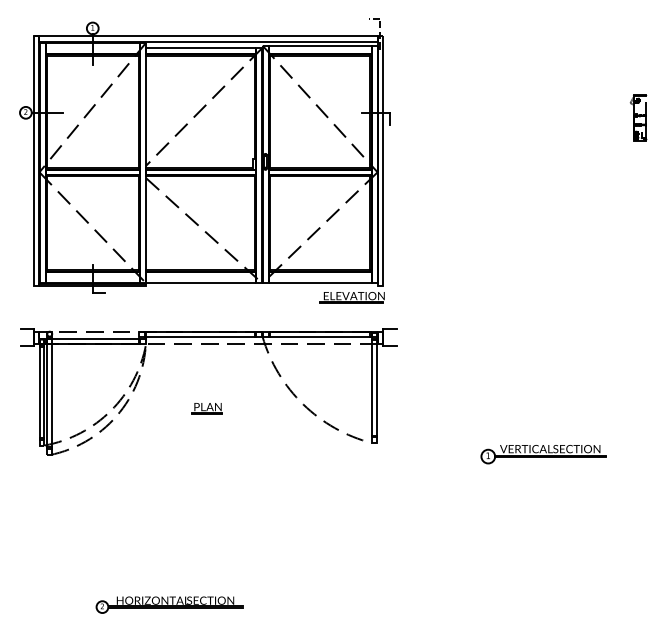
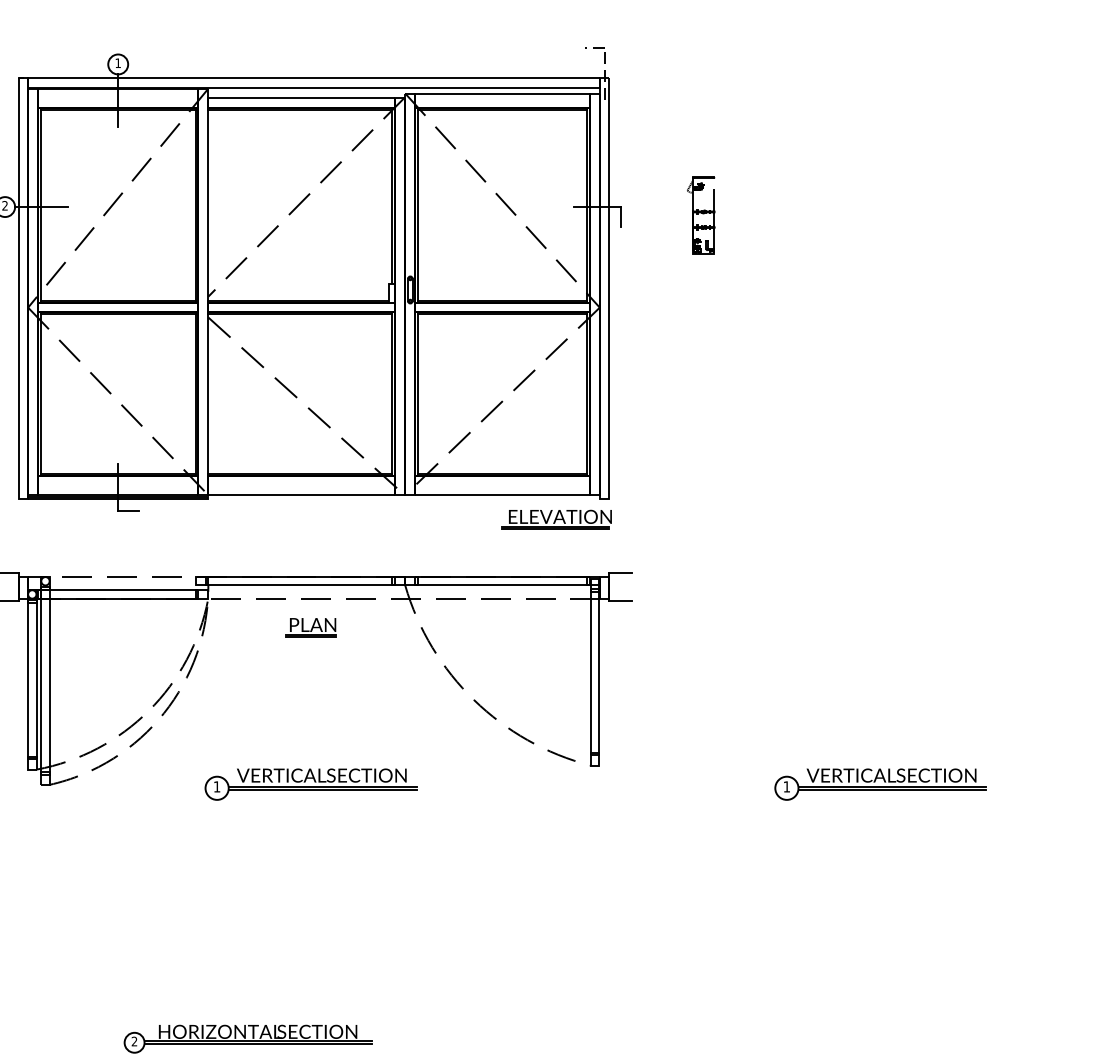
part: (638, 117) -> (701, 214), moved
part: (206, 408) -> (310, 627), moved
part: (206, 454) -> (310, 784), added

